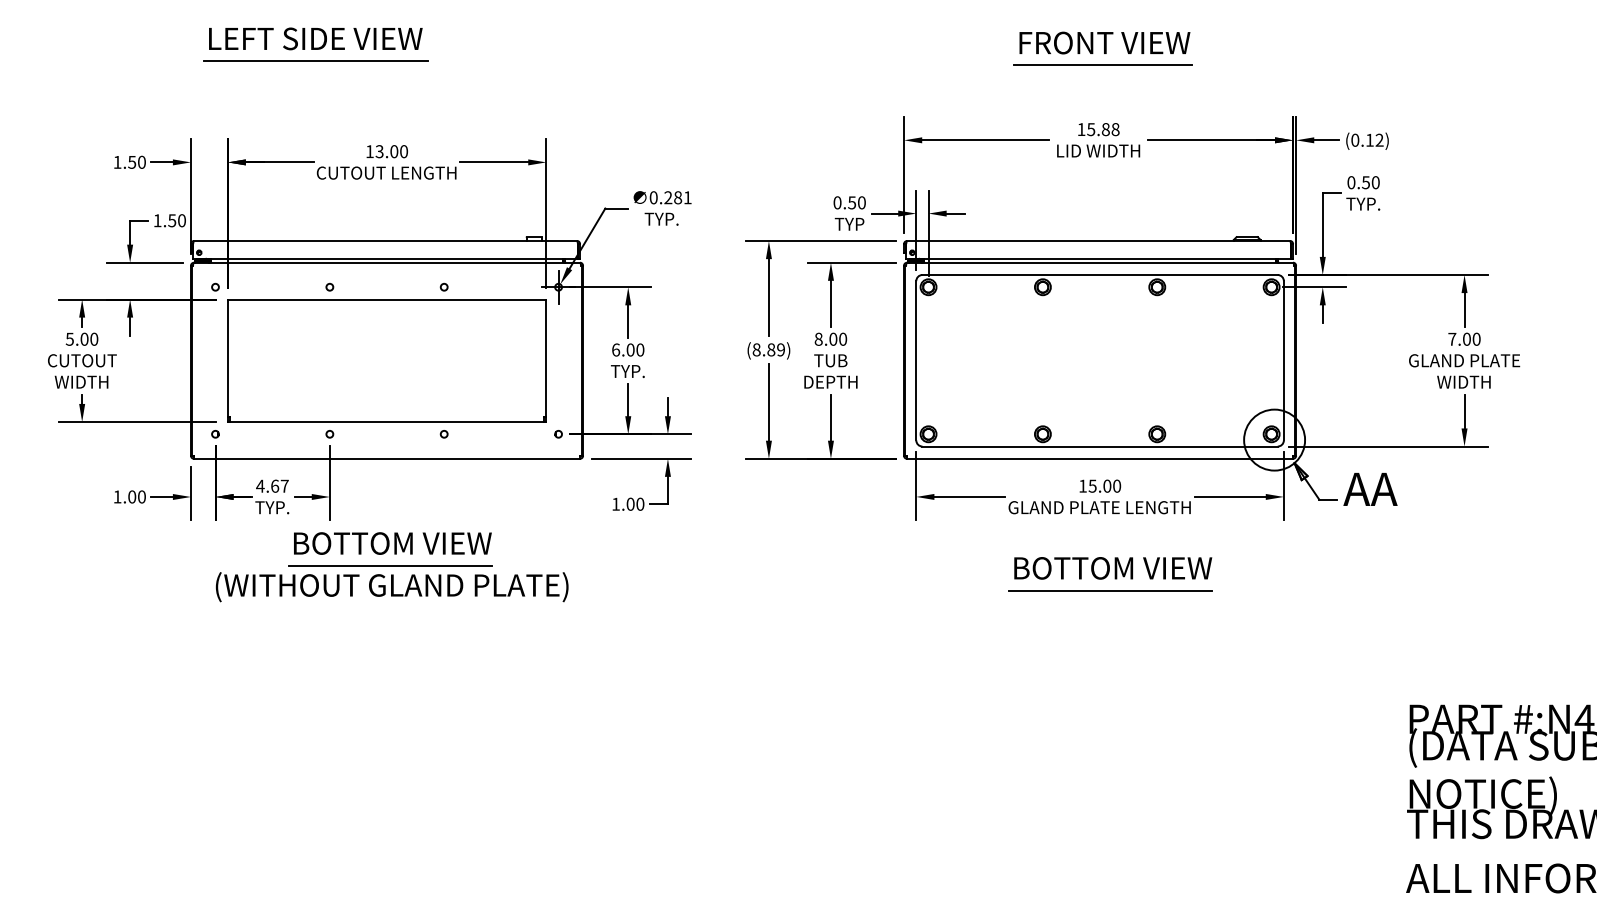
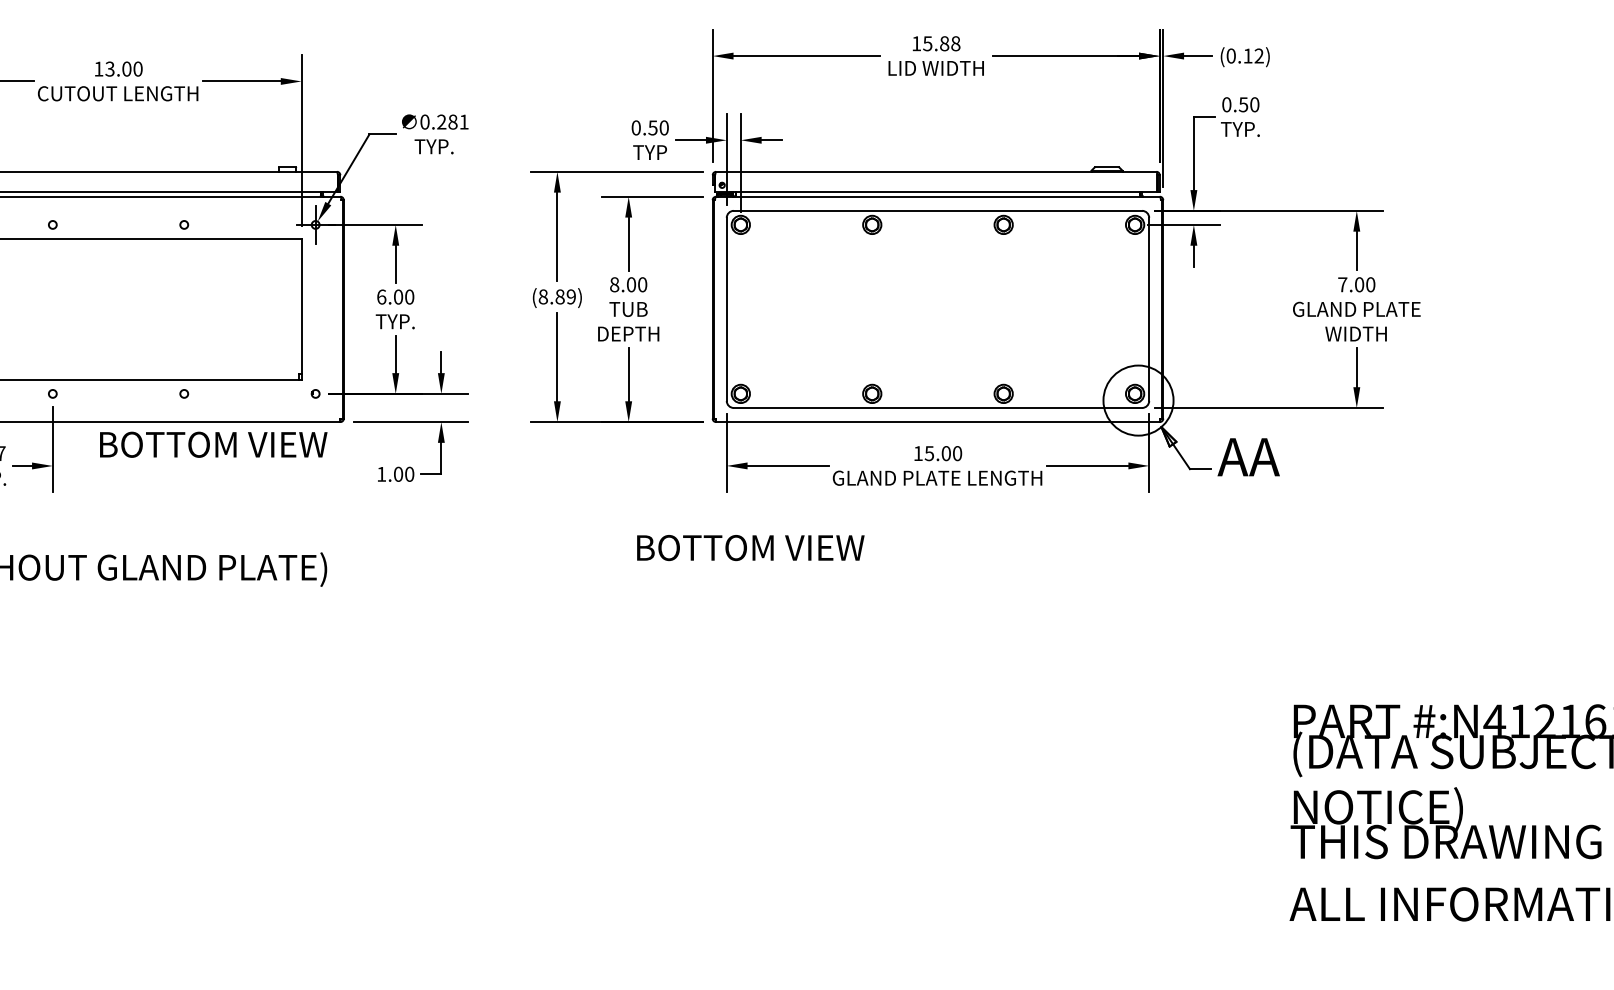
text: (392, 543) -> (213, 444), moved
line: (389, 566) -> (121, 545), removed
text: (1113, 568) -> (751, 548), moved
line: (1110, 590) -> (949, 573), removed

